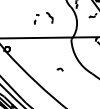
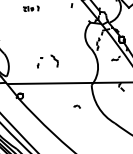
part: (43, 18) -> (47, 61), moved
part: (59, 69) -> (76, 106), moved

